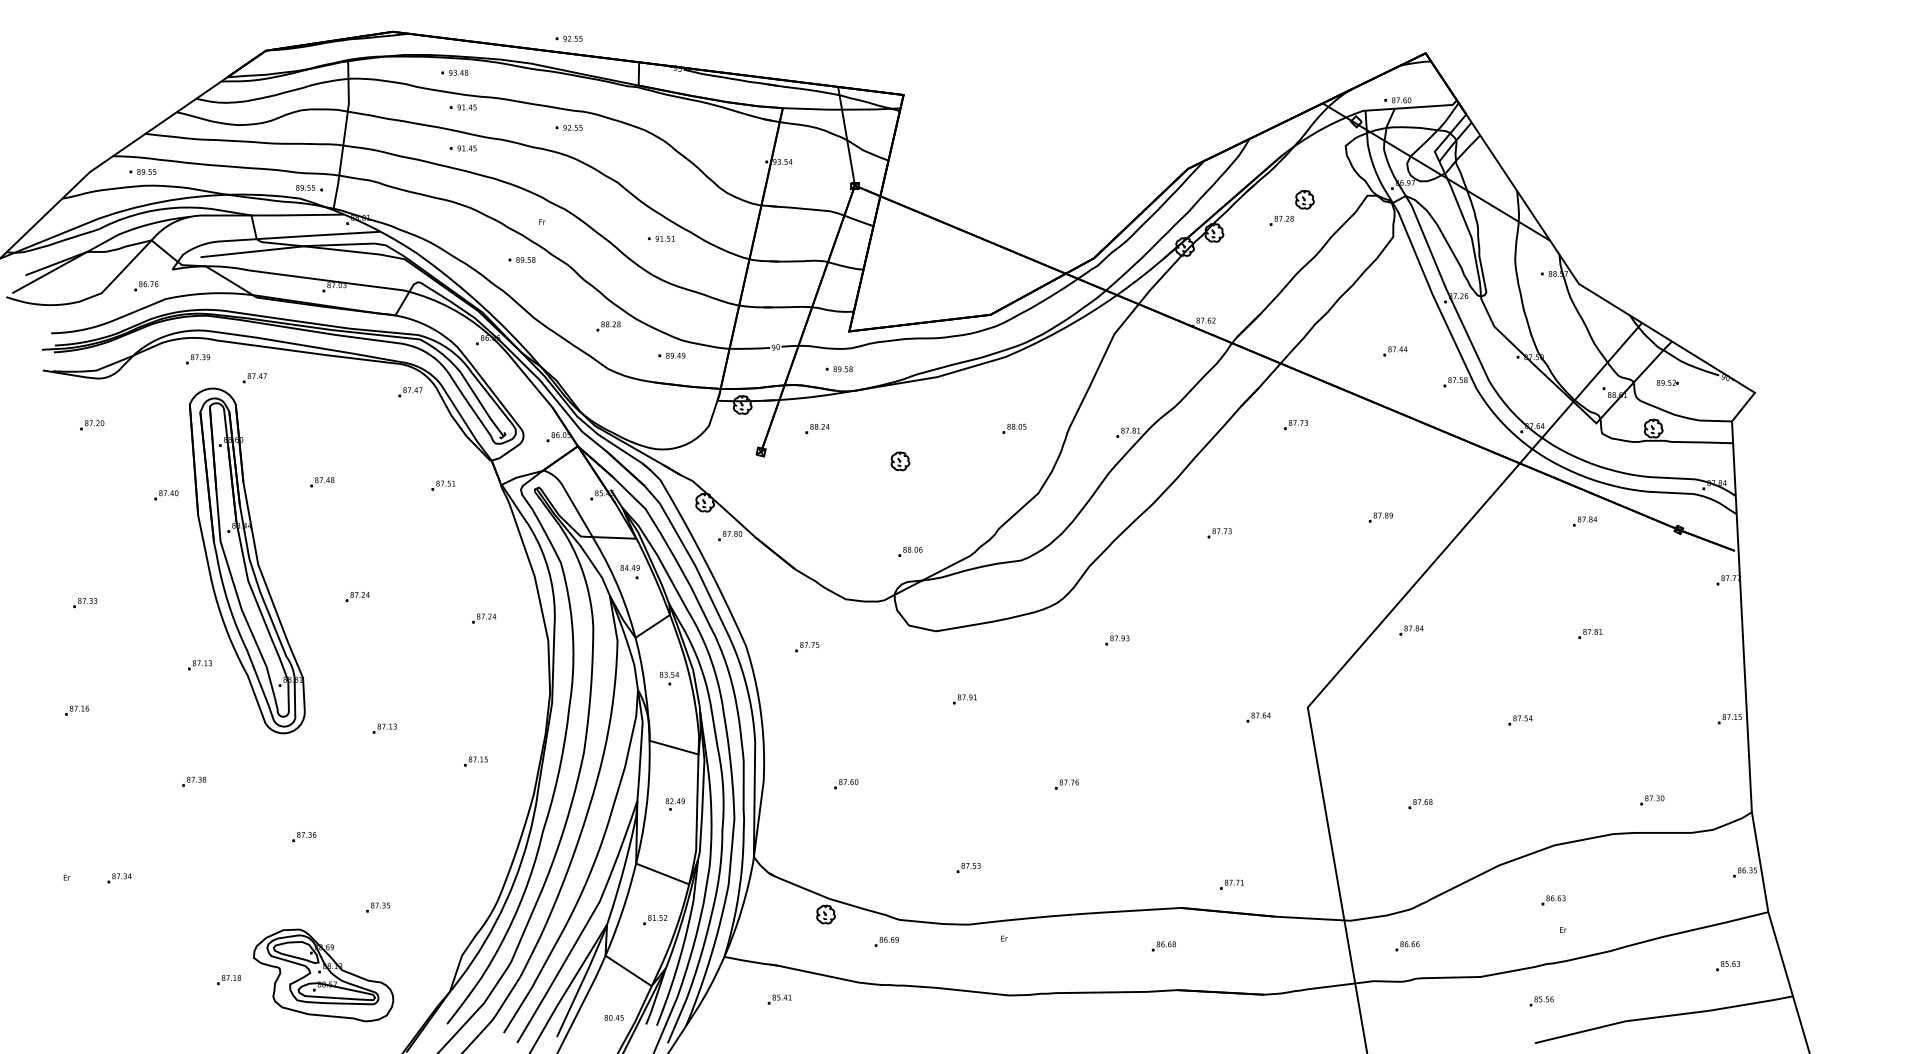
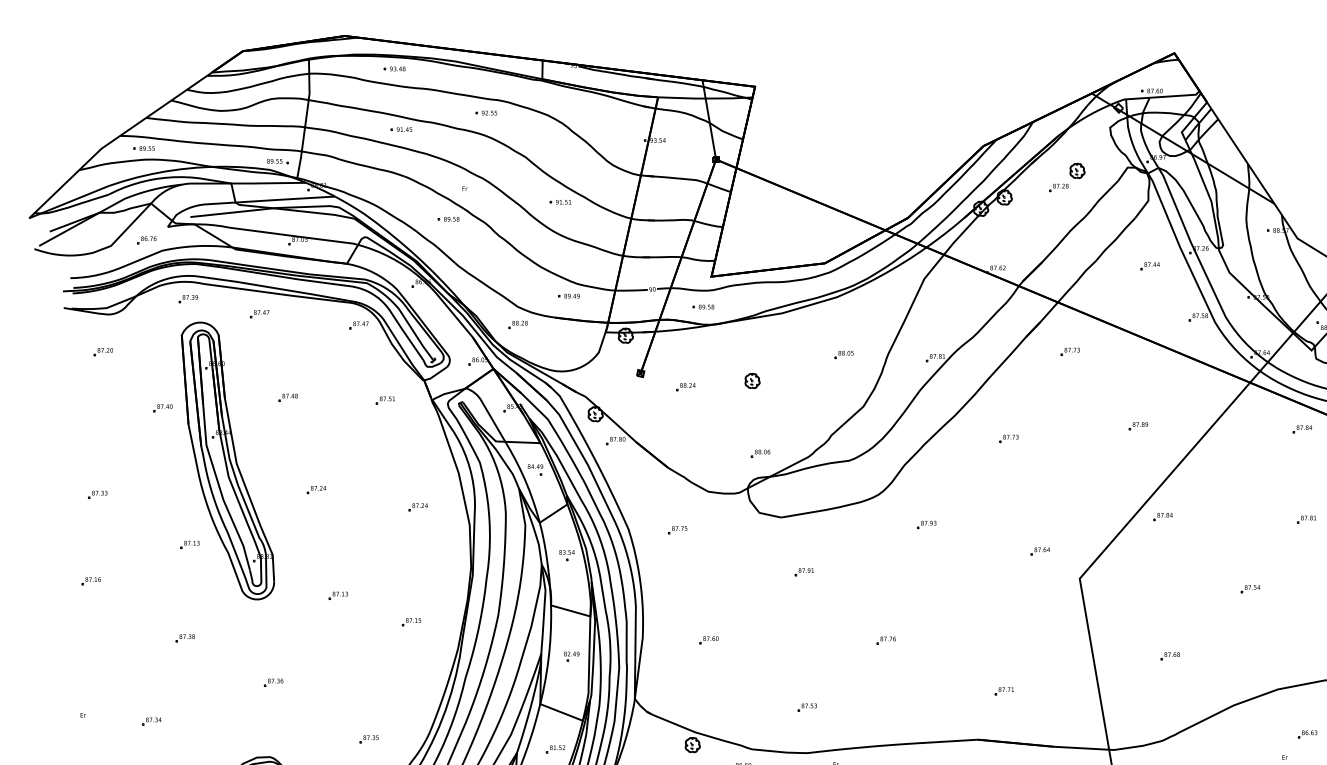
part: (568, 38) -> (485, 41), removed
part: (462, 107) -> (400, 96), removed
part: (608, 326) -> (518, 324), moved
part: (1395, 351) -> (1150, 266), moved
part: (254, 378) -> (259, 314), moved
part: (817, 429) -> (685, 387), moved
part: (1258, 717) -> (1040, 551), moved
part: (119, 878) -> (151, 721), moved
part: (1231, 884) -> (1004, 691), moved
part: (1553, 900) -> (1307, 734), moved
part: (377, 907) -> (368, 739), moved

